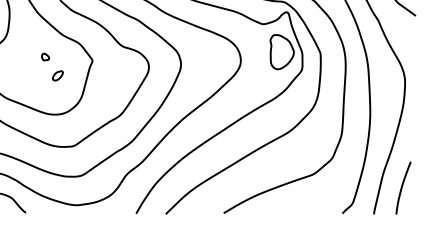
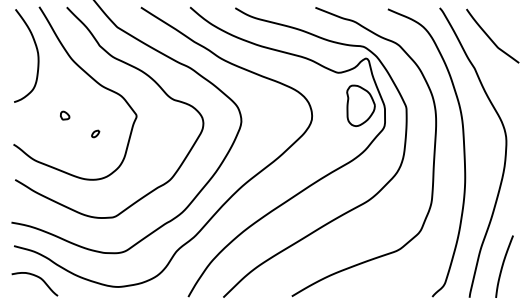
part: (45, 56) -> (65, 115), moved
part: (57, 75) -> (95, 133), size x0.6

